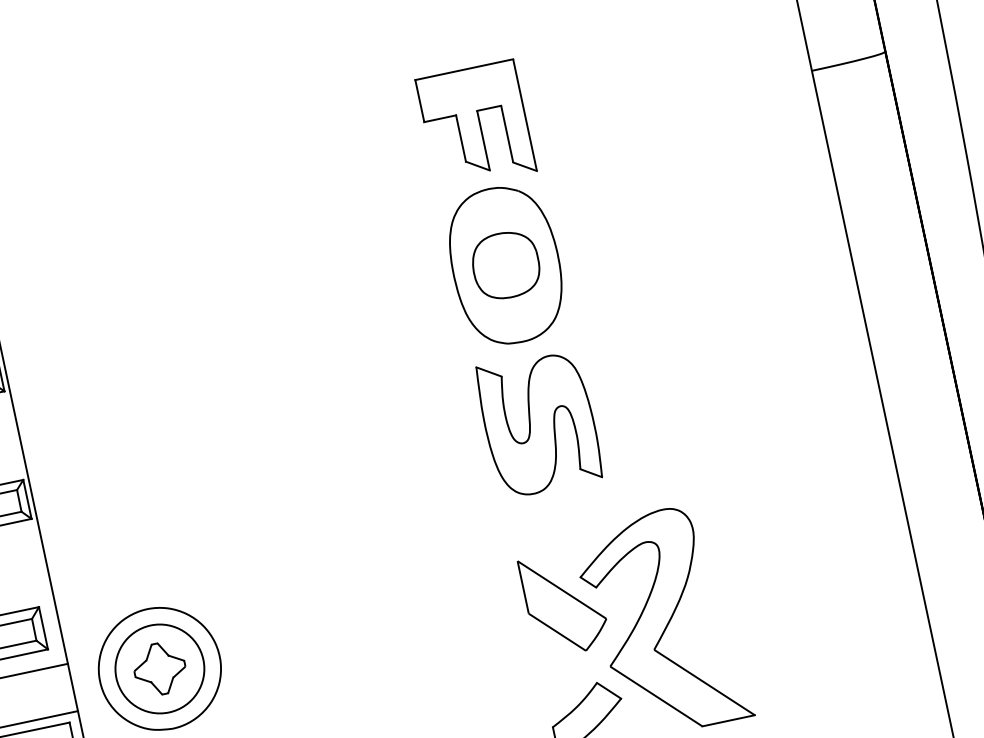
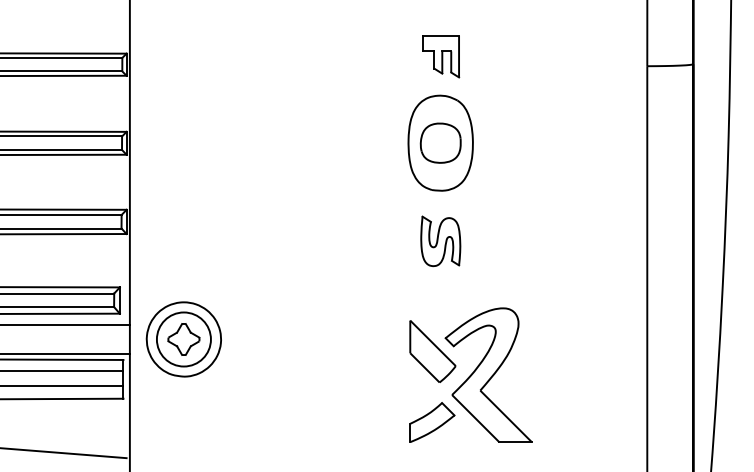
part: (475, 125) -> (440, 56), size x0.6
part: (539, 423) -> (440, 241), size x0.6

